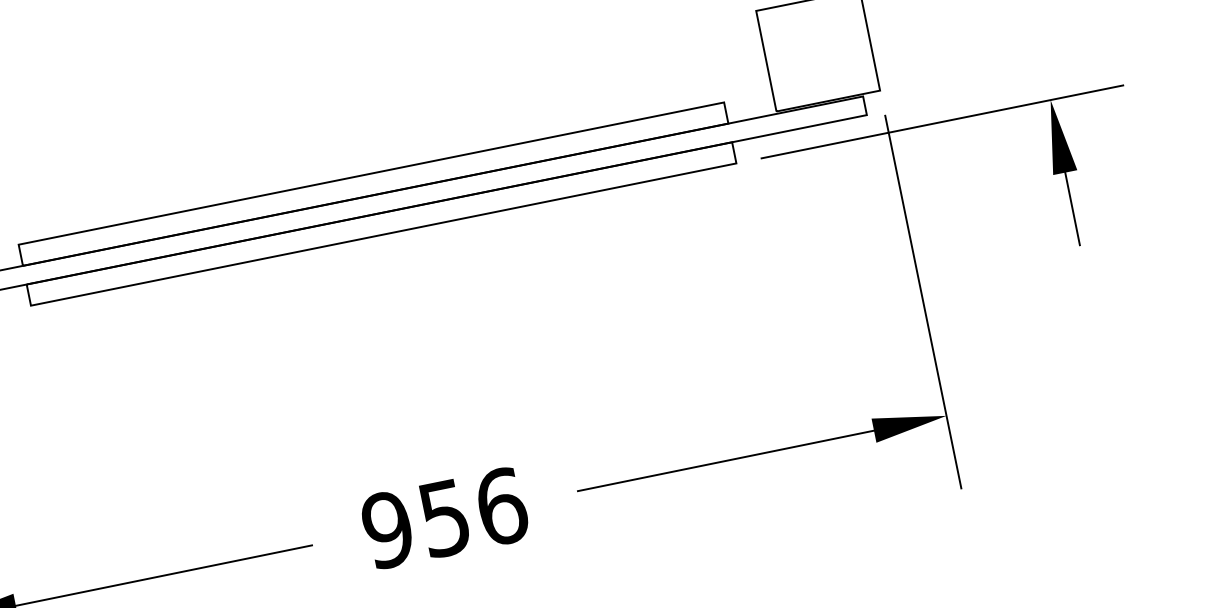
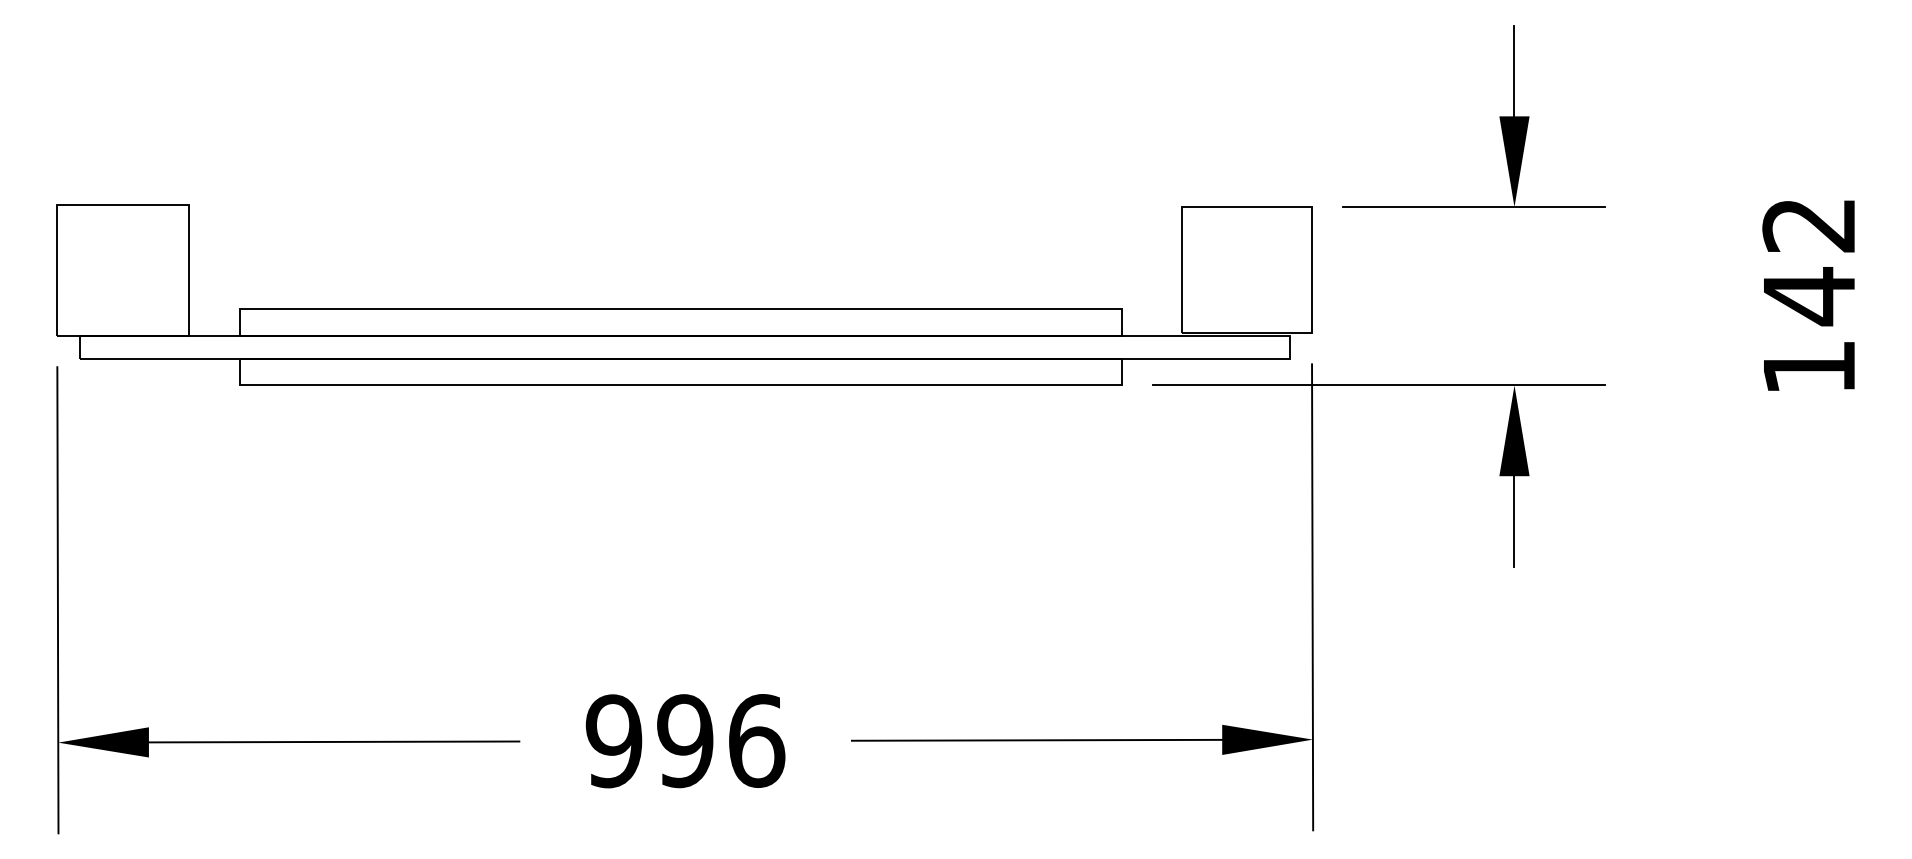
text: (444, 518) -> (685, 741), 956 -> 996

